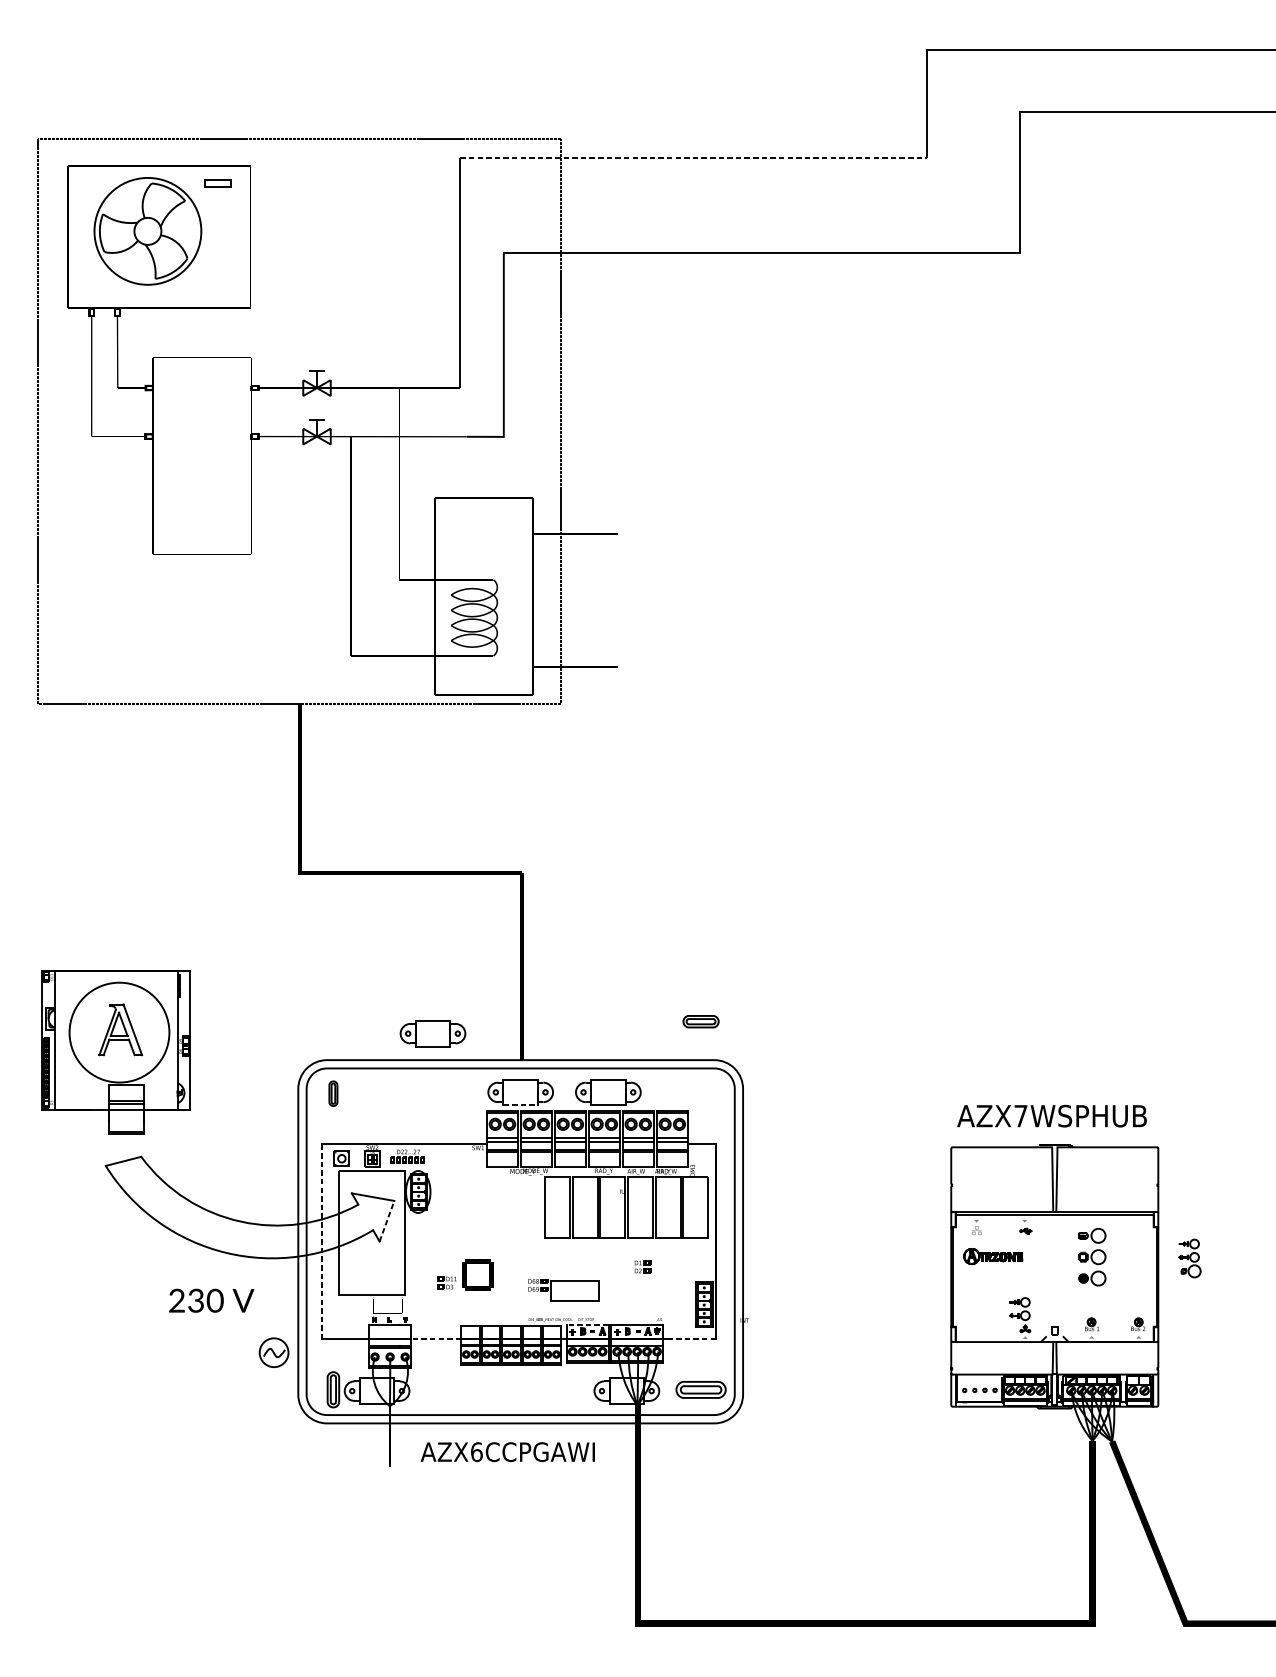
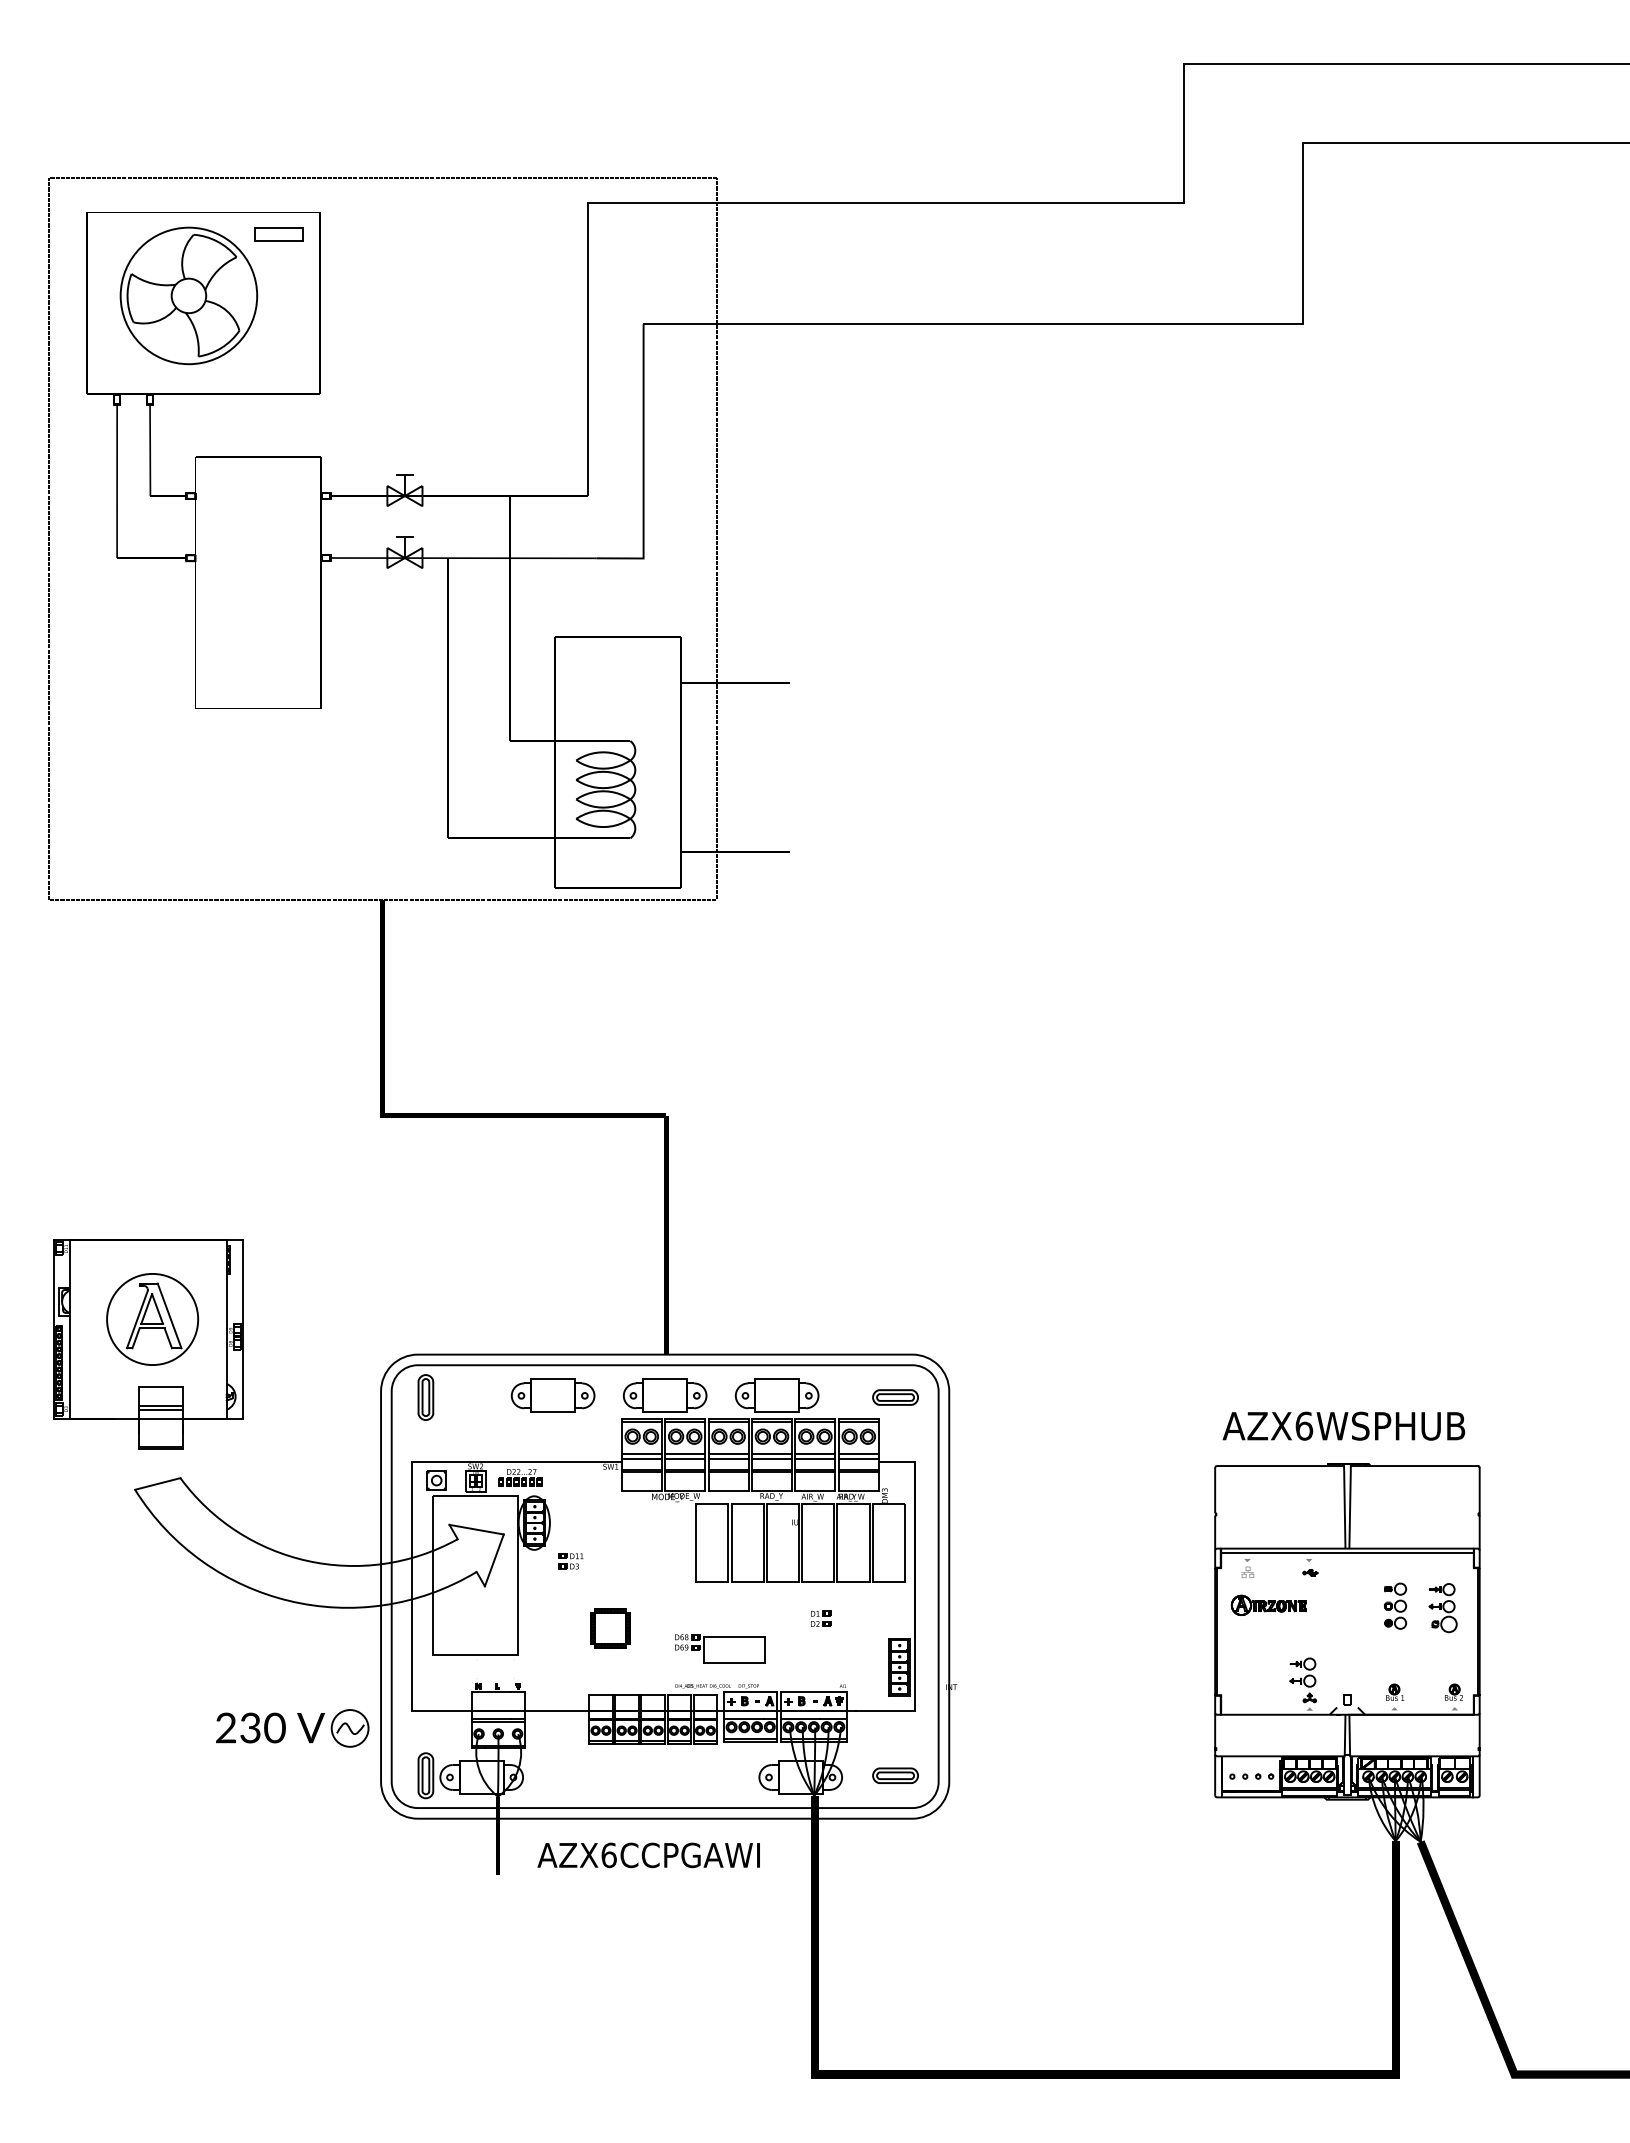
line: (693, 158) -> (886, 202), dashed -> solid
part: (218, 183) -> (278, 234), size x1.43
part: (701, 1021) -> (895, 1397), moved
circle: (119, 1032) -> (152, 1319), size x0.71
part: (432, 1033) -> (552, 1395), moved
part: (333, 1093) -> (425, 1397), size x1.43
line: (520, 1105) -> (665, 1412), dashed -> solid
text: (1021, 1115) -> (1304, 1425), AZX7WSPHUB -> AZX6WSPHUB
line: (387, 1221) -> (494, 1560), dashed -> solid
line: (322, 1241) -> (411, 1586), dashed -> solid
part: (1092, 1256) -> (1395, 1605), size x0.62
part: (1189, 1258) -> (1442, 1608), moved
part: (446, 1283) -> (570, 1561), moved
text: (211, 1300) -> (270, 1727), moved
line: (587, 1324) -> (750, 1692), dashed -> solid
line: (435, 1339) -> (556, 1711), dashed -> solid
line: (693, 1339) -> (885, 1711), dashed -> solid
part: (701, 1389) -> (895, 1775), size x0.71

